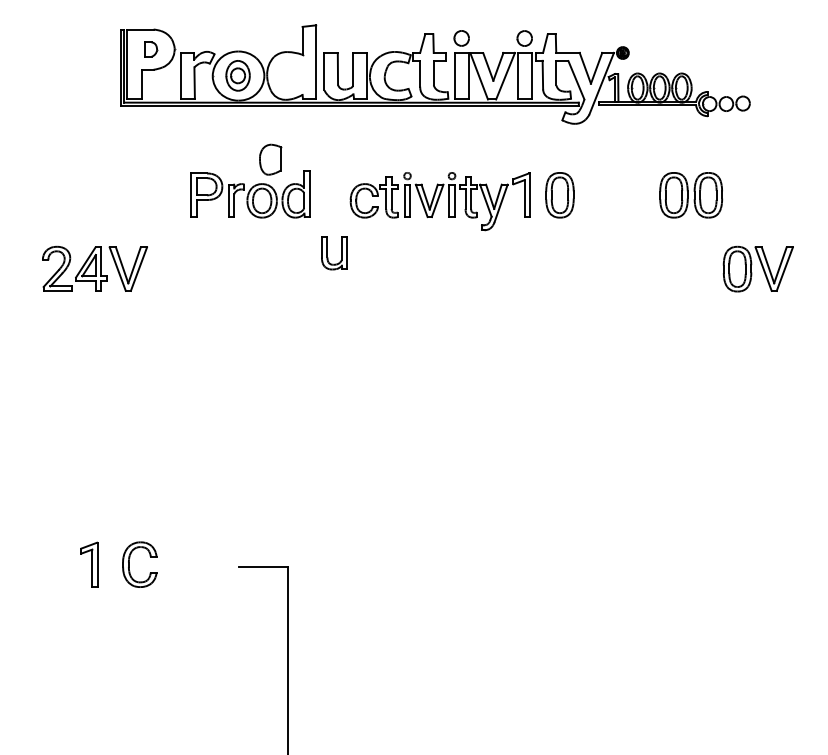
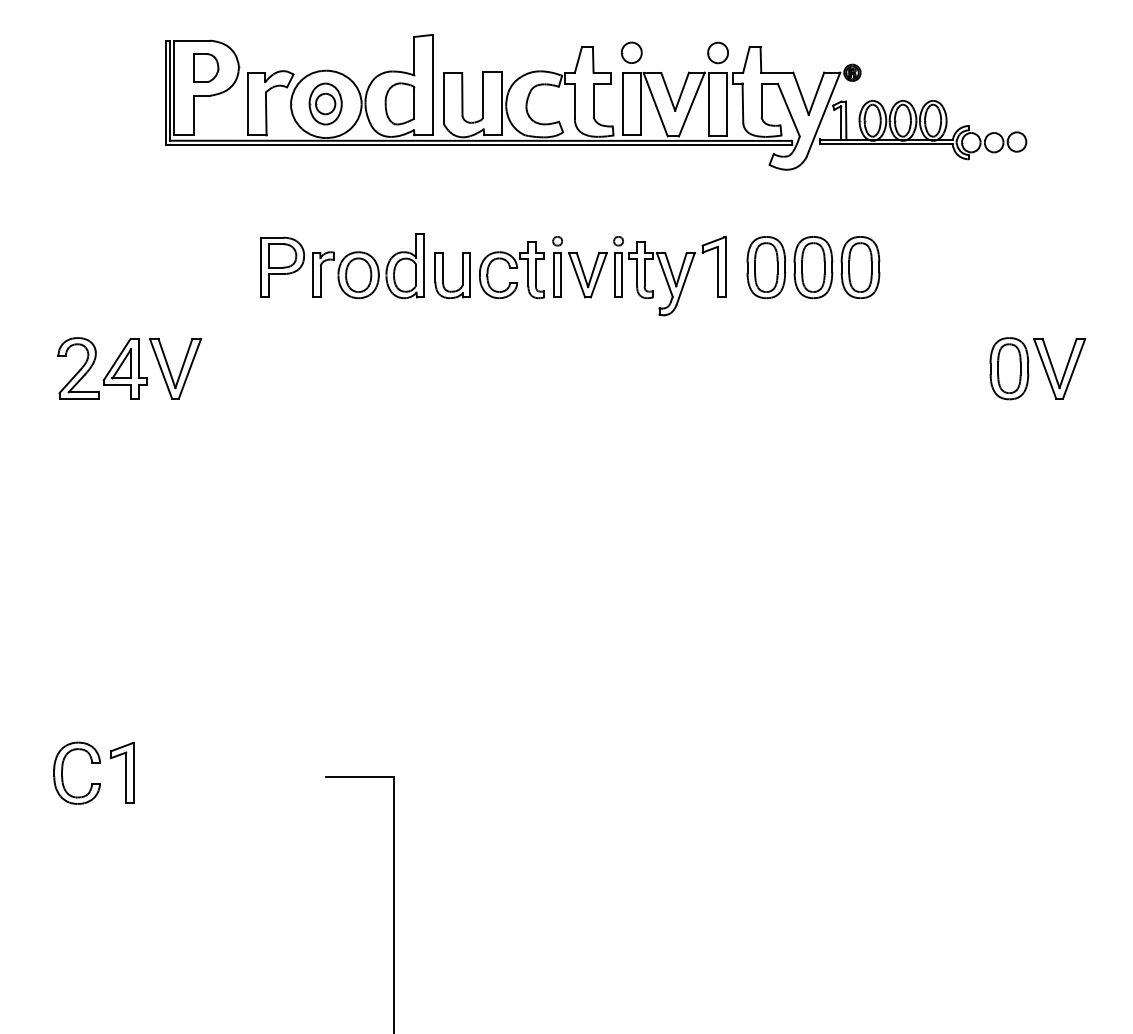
part: (151, 49) -> (206, 67), size x1.43
part: (270, 159) -> (399, 103), moved
part: (690, 195) -> (836, 267), moved
part: (327, 252) -> (443, 275), moved
part: (129, 561) -> (63, 769), moved

